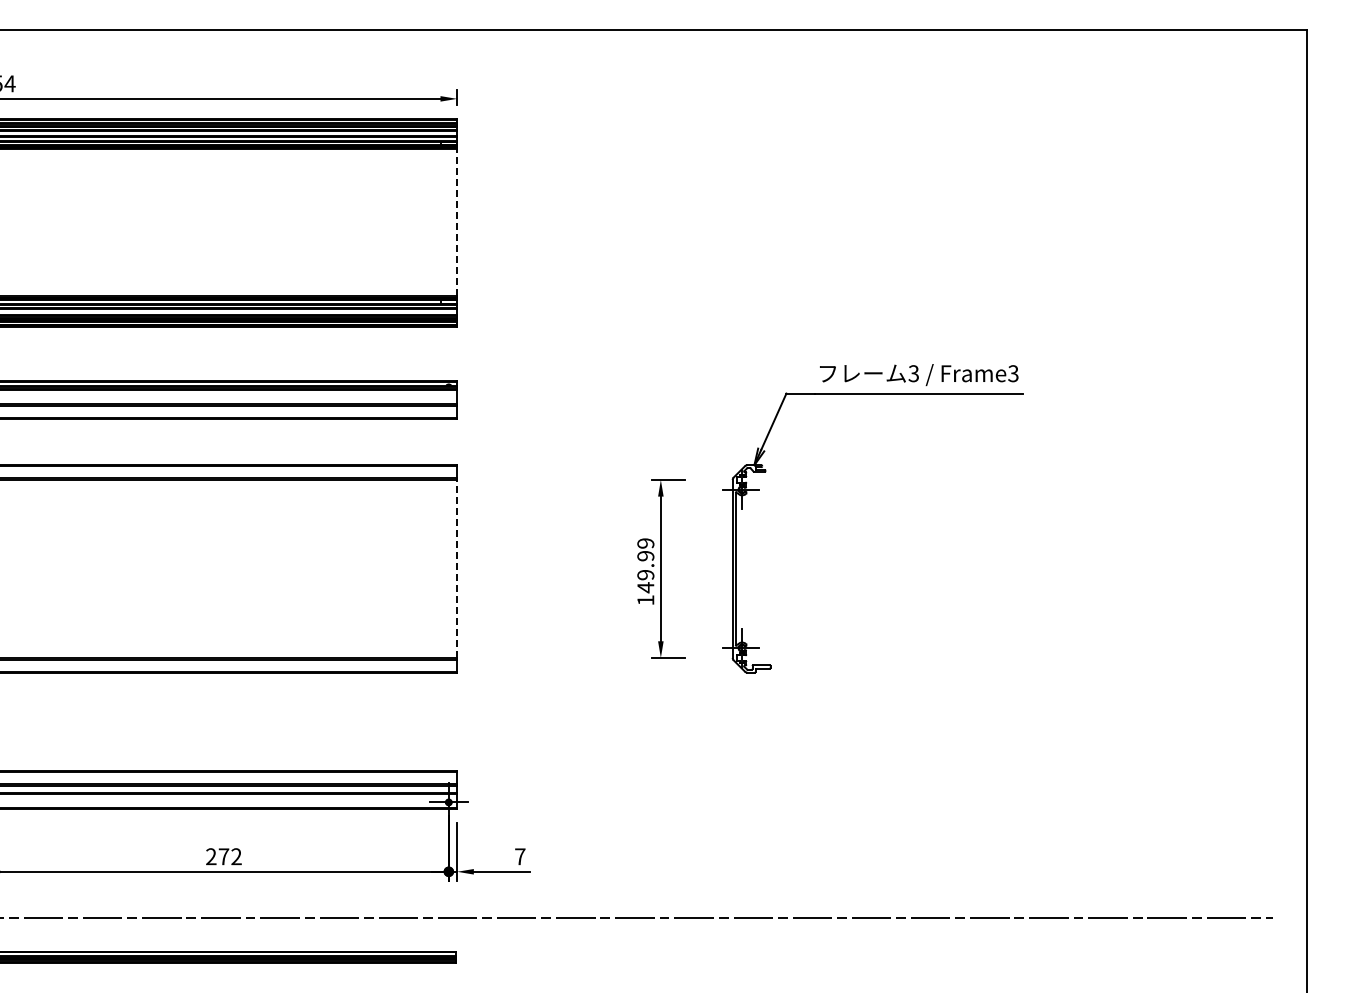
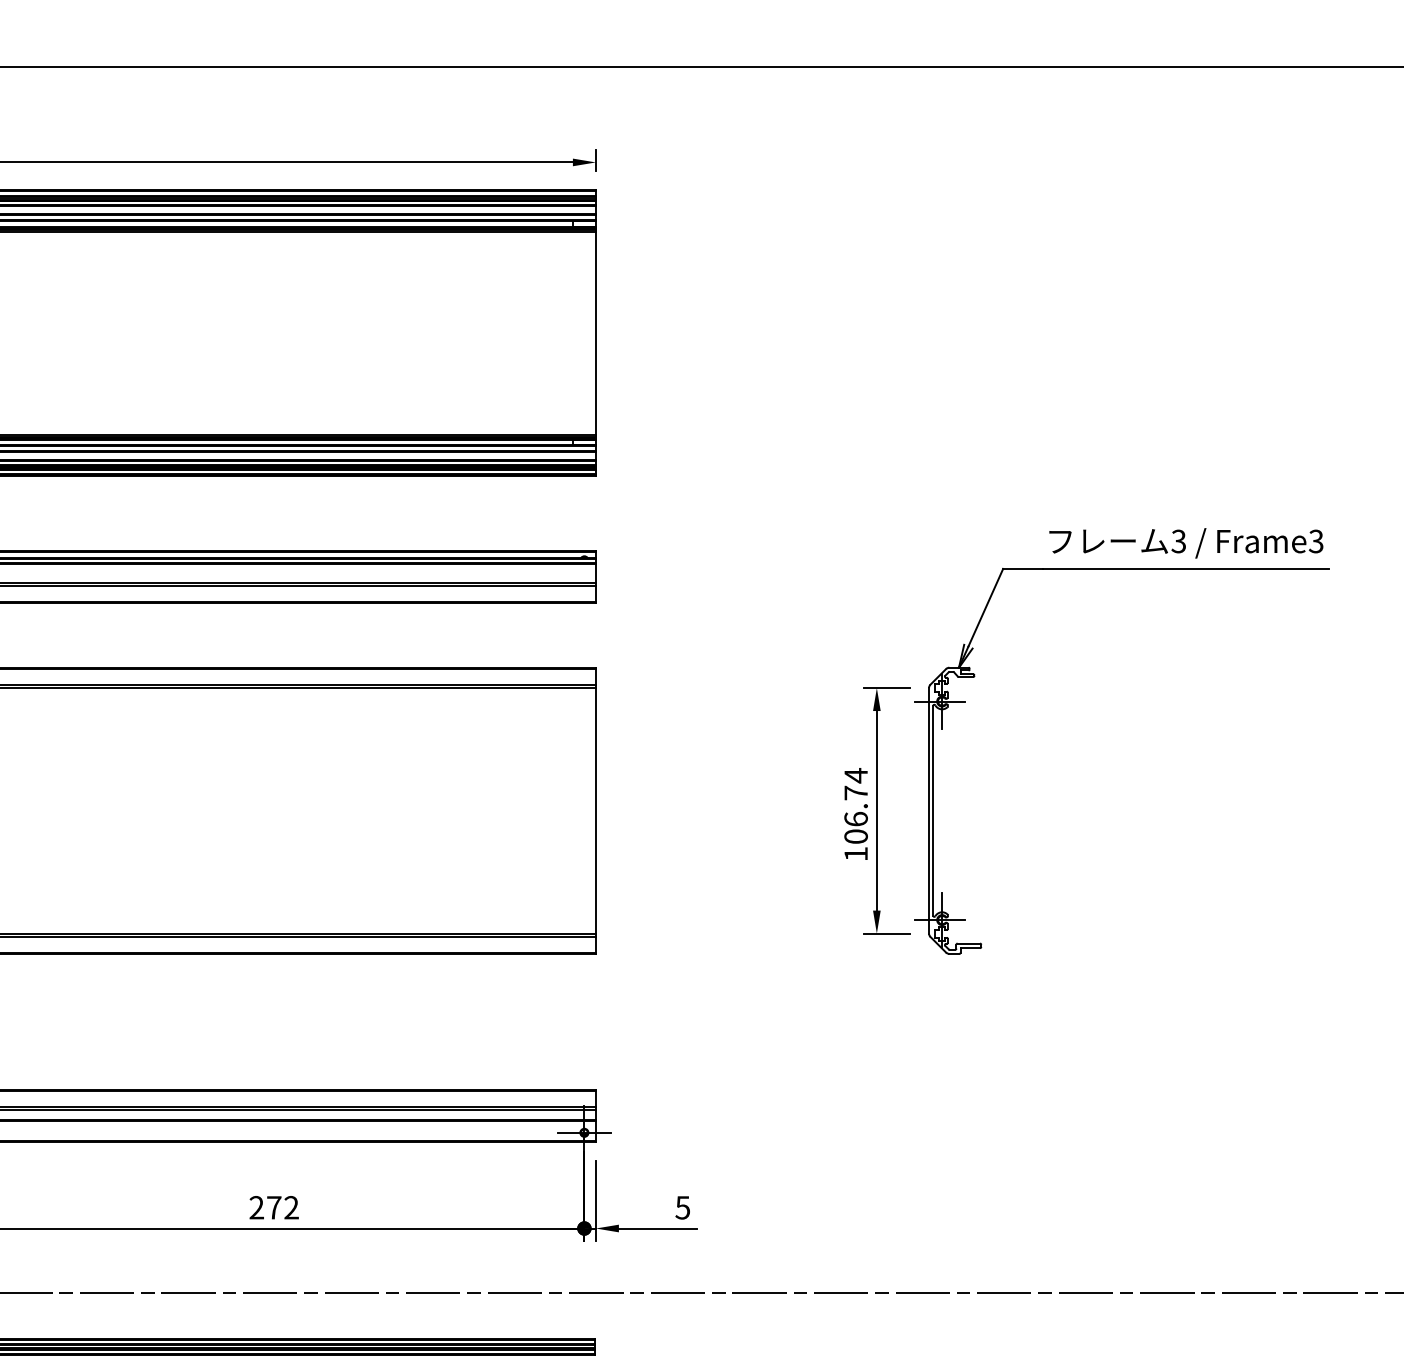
line: (457, 222) -> (596, 332), dashed -> solid
part: (766, 471) -> (975, 676), moved
text: (645, 565) -> (855, 806), 149.99 -> 106.74
line: (457, 568) -> (596, 810), dashed -> solid
text: (519, 856) -> (681, 1207), 7 -> 5

